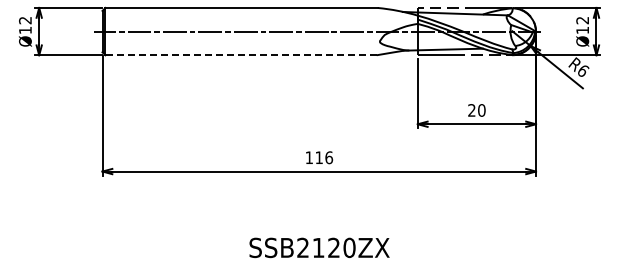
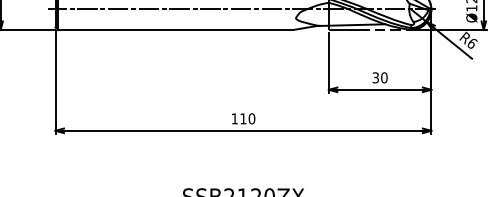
line: (241, 55) -> (176, 30), dashed -> solid
text: (471, 110) -> (375, 77), 20 -> 30
text: (329, 157) -> (252, 118), 116 -> 110

